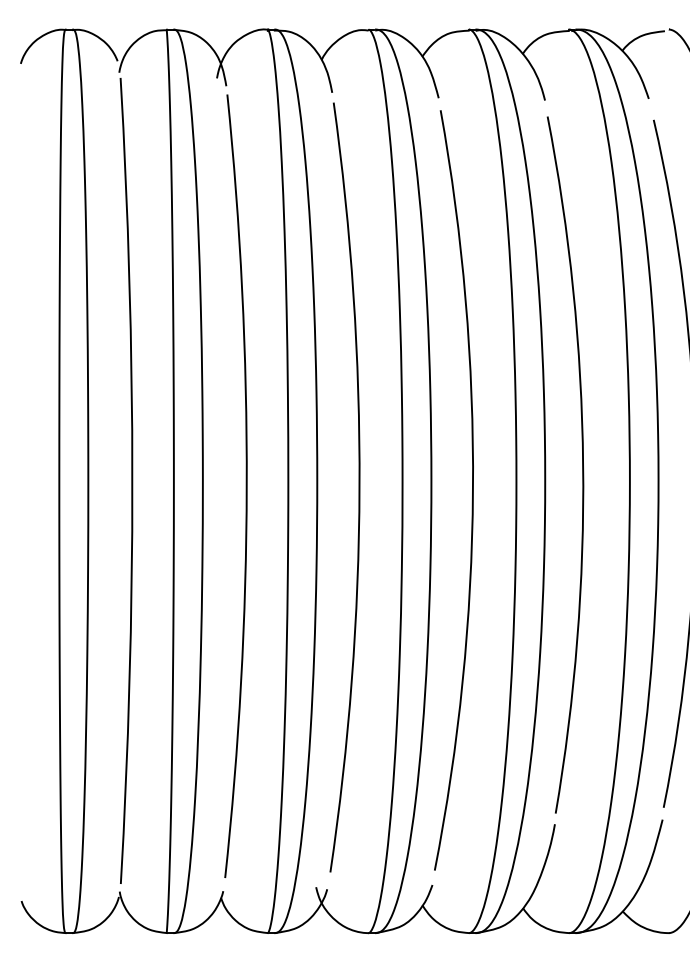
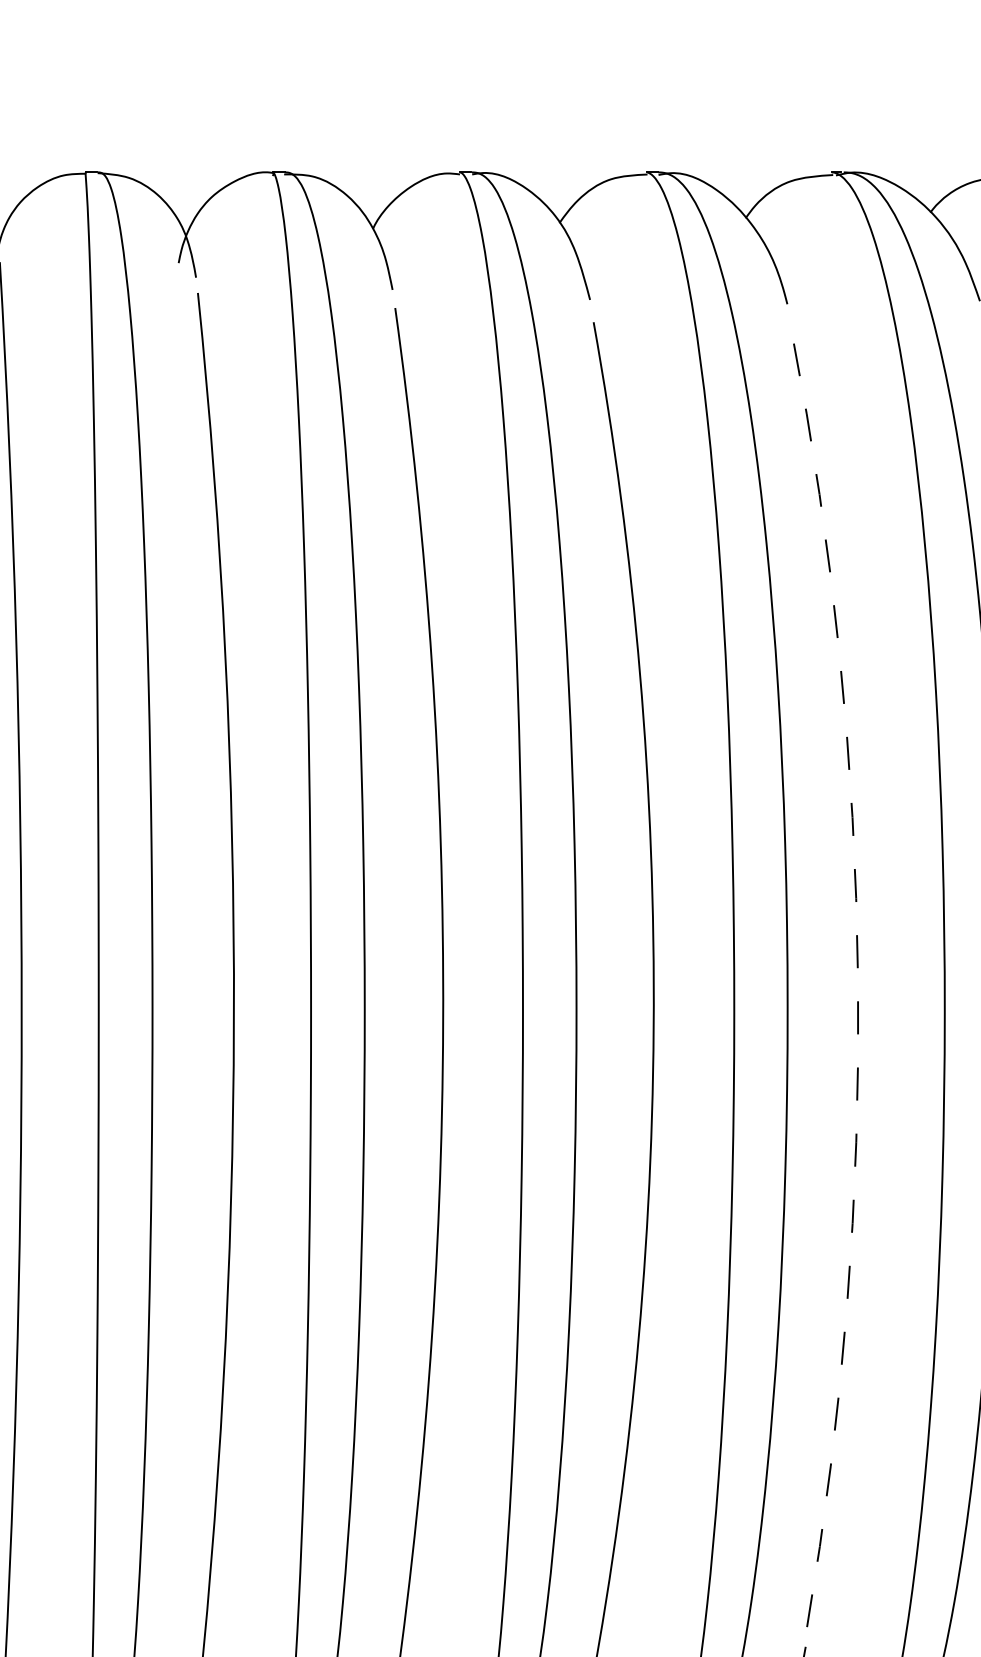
arc: (583, 464) -> (858, 979), solid -> dashed

